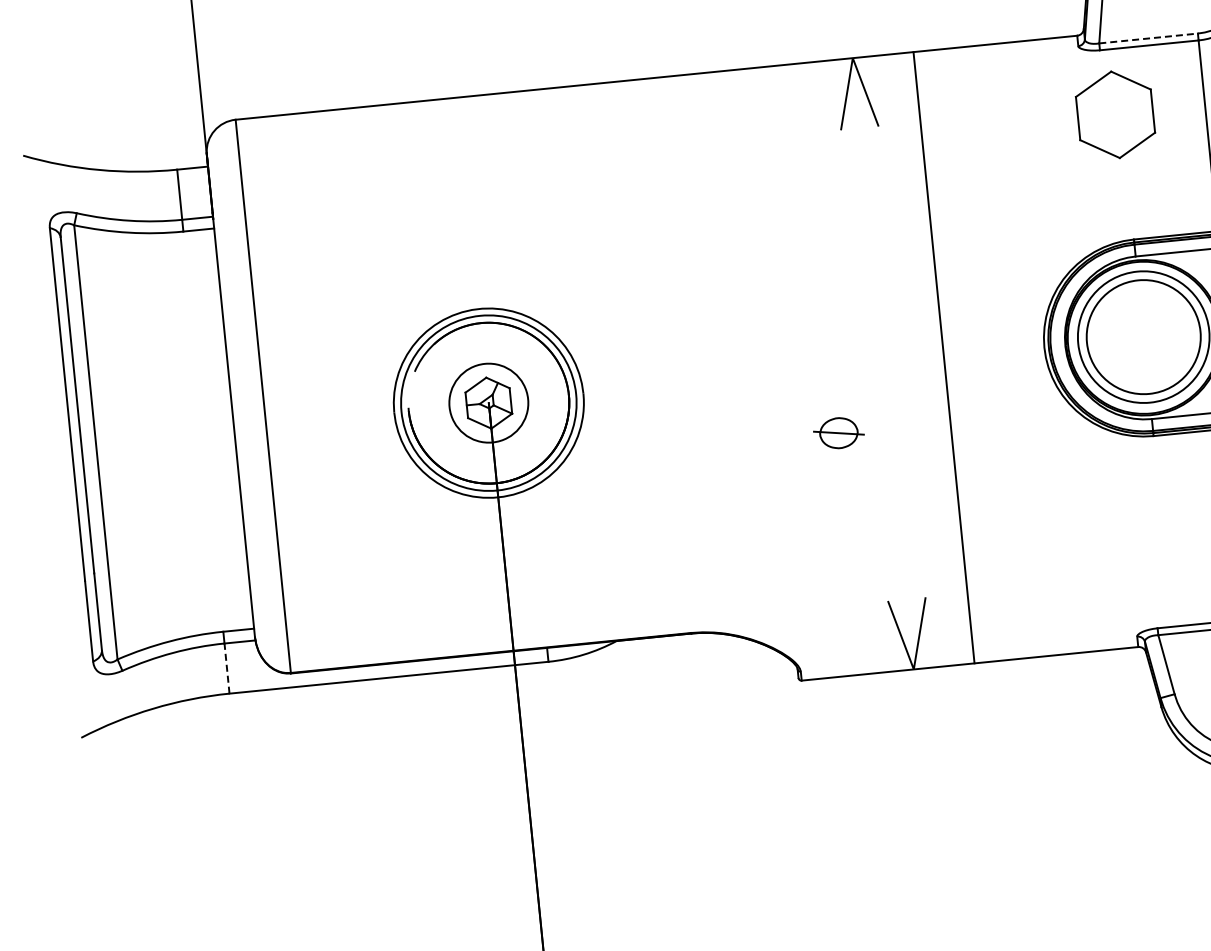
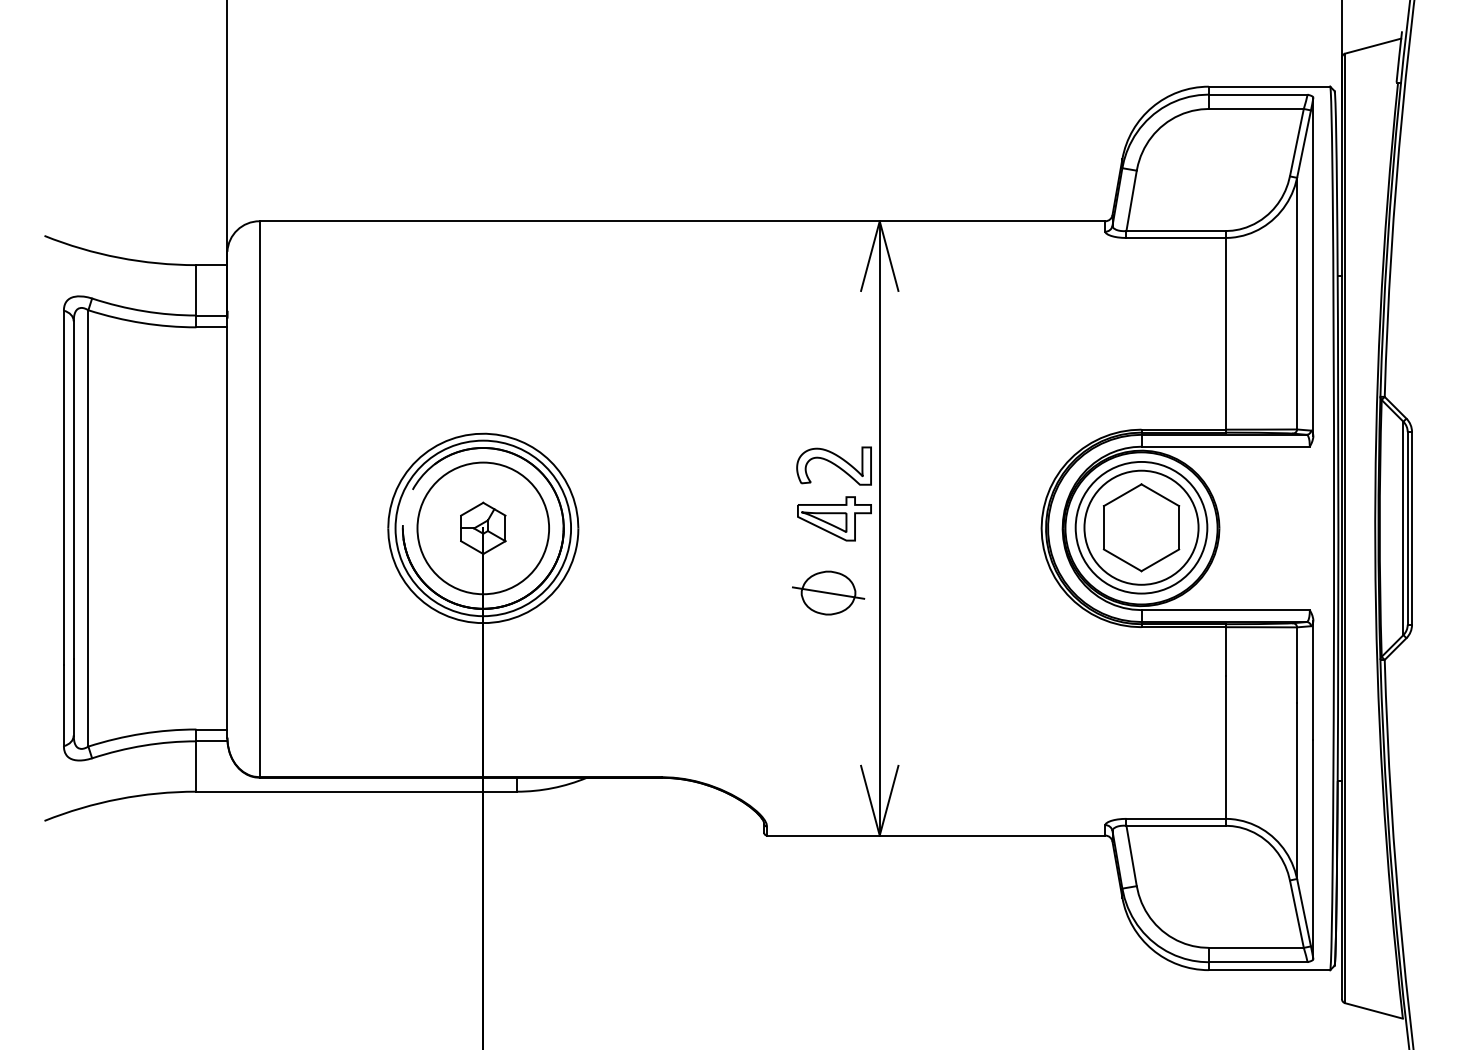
line: (1149, 38) -> (1176, 231), dashed -> solid
part: (1115, 114) -> (1141, 527), moved
part: (831, 305) -> (833, 465), added
line: (943, 357) -> (879, 528), moved
part: (837, 358) -> (834, 518), added
circle: (489, 403) -> (483, 528), size x1.67
part: (838, 432) -> (828, 592), size x1.43
line: (227, 668) -> (196, 766), dashed -> solid

